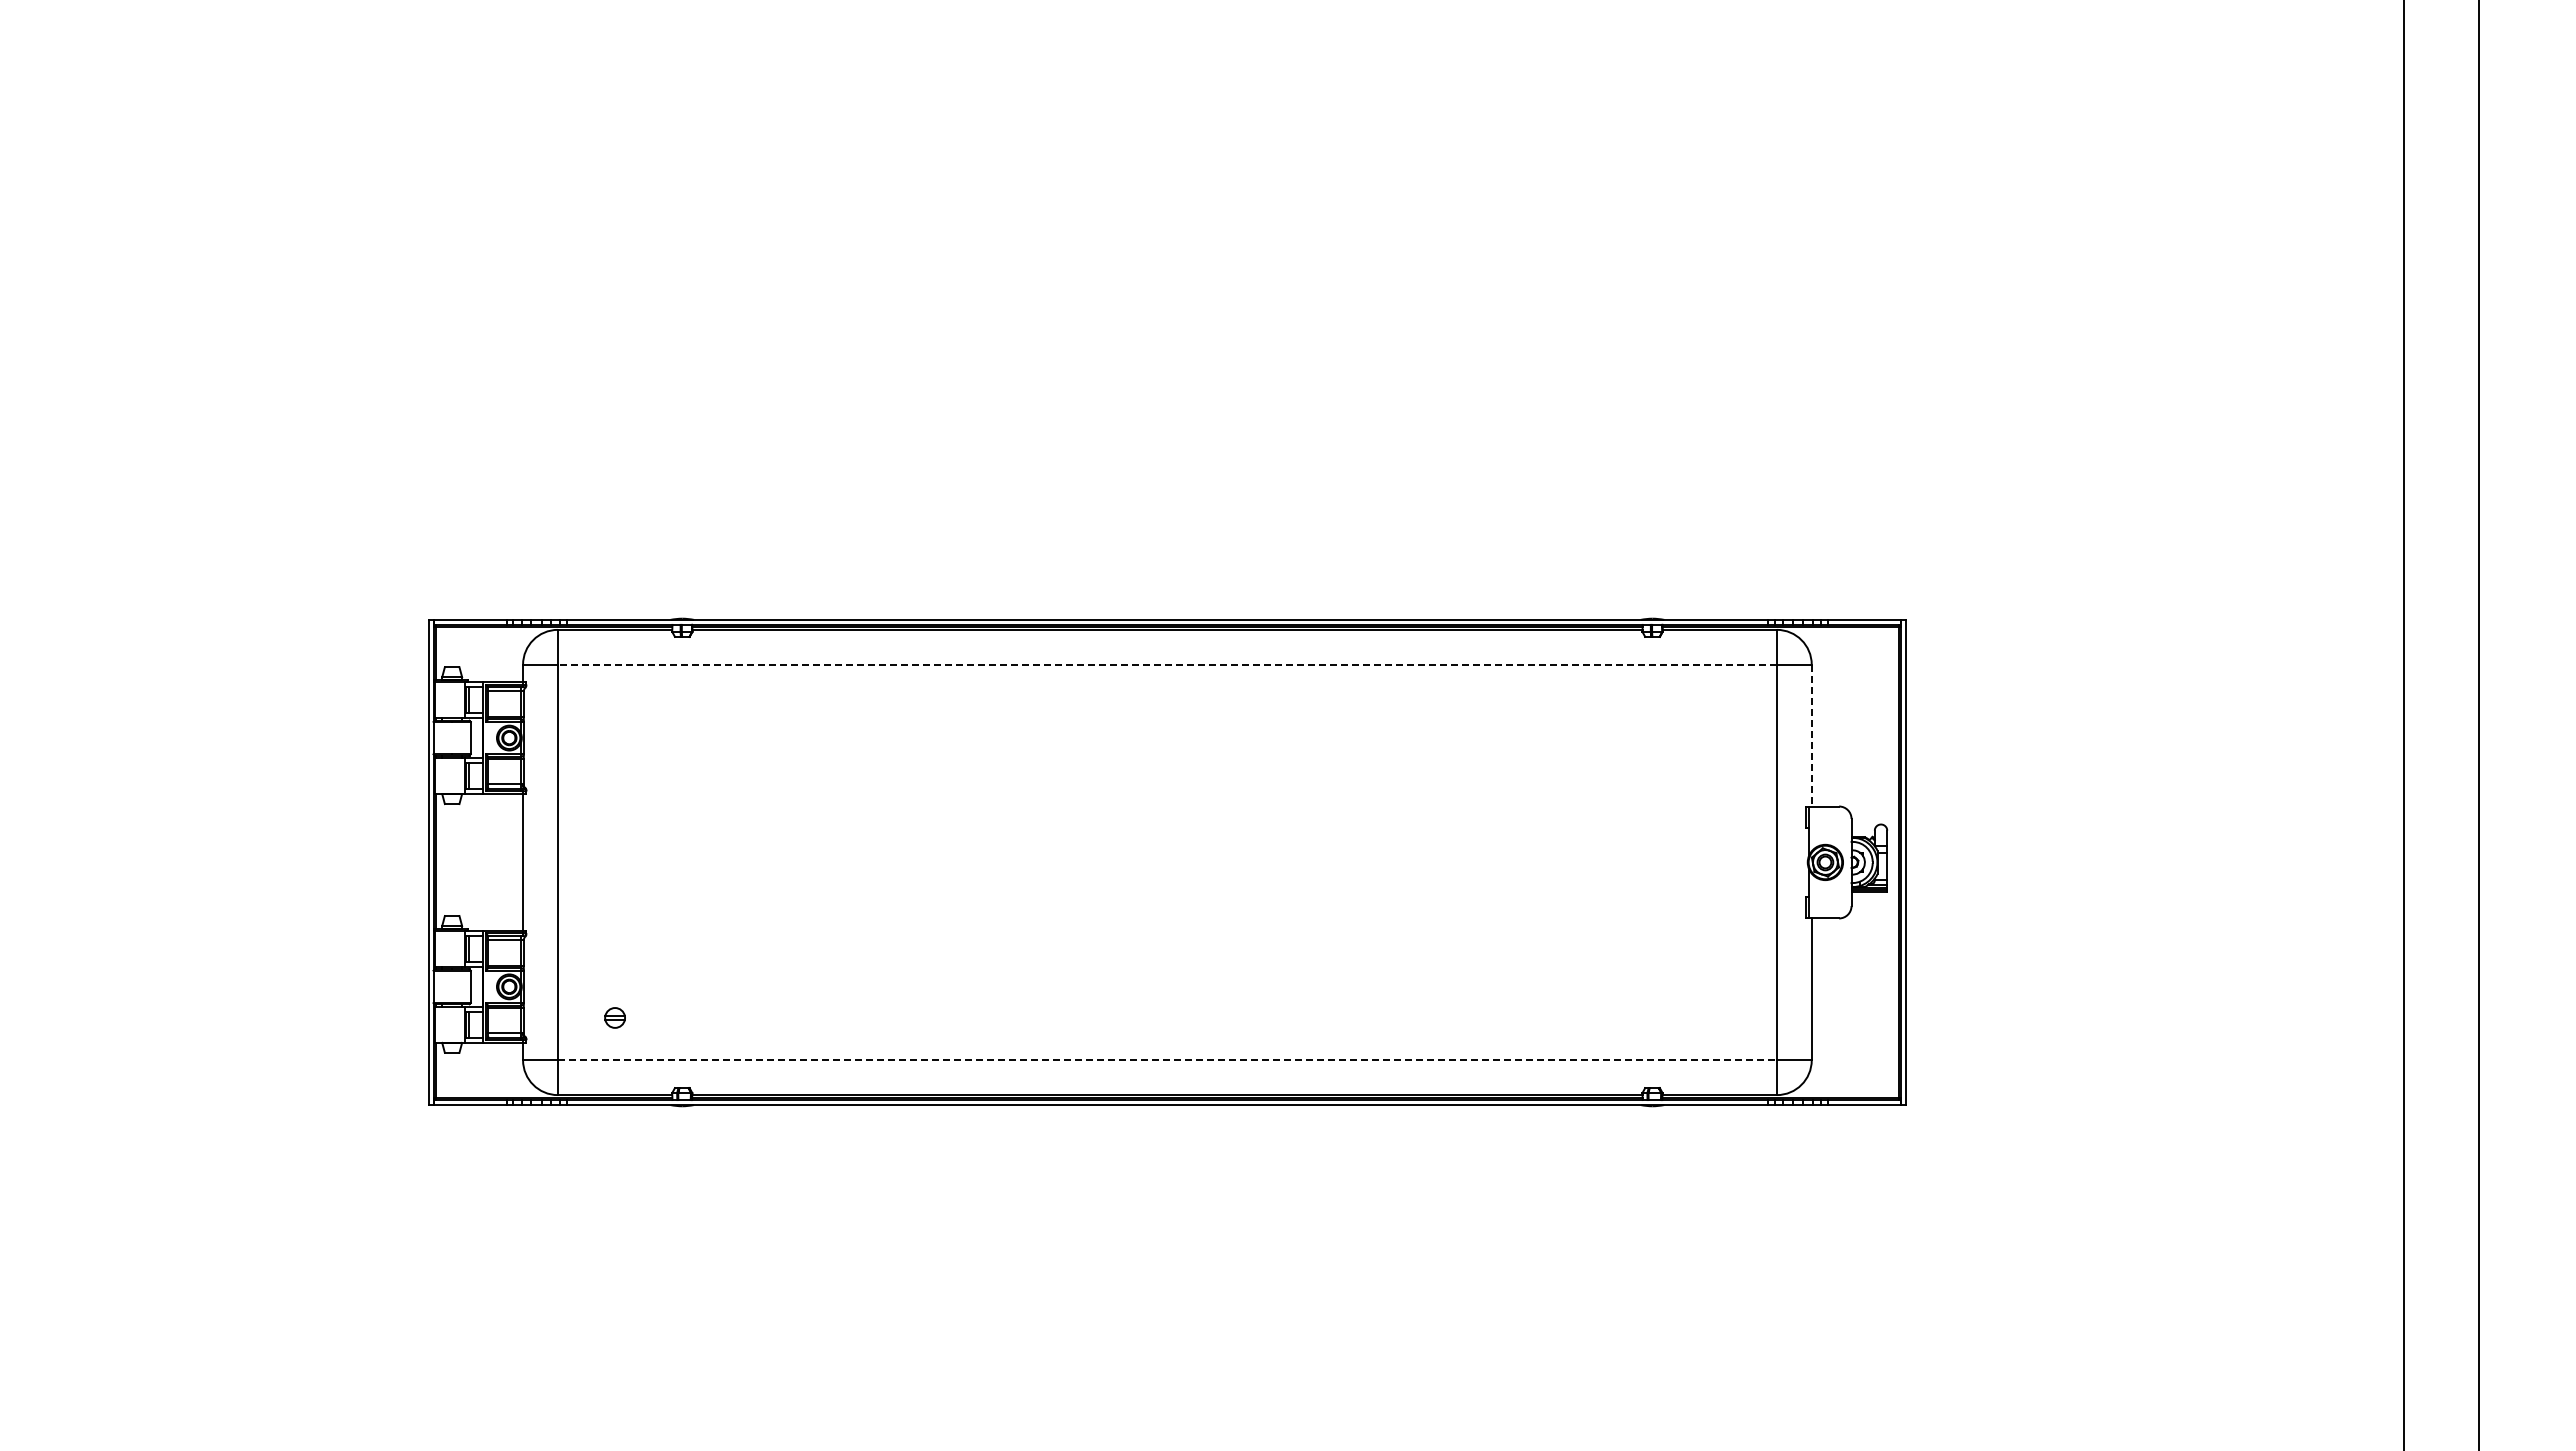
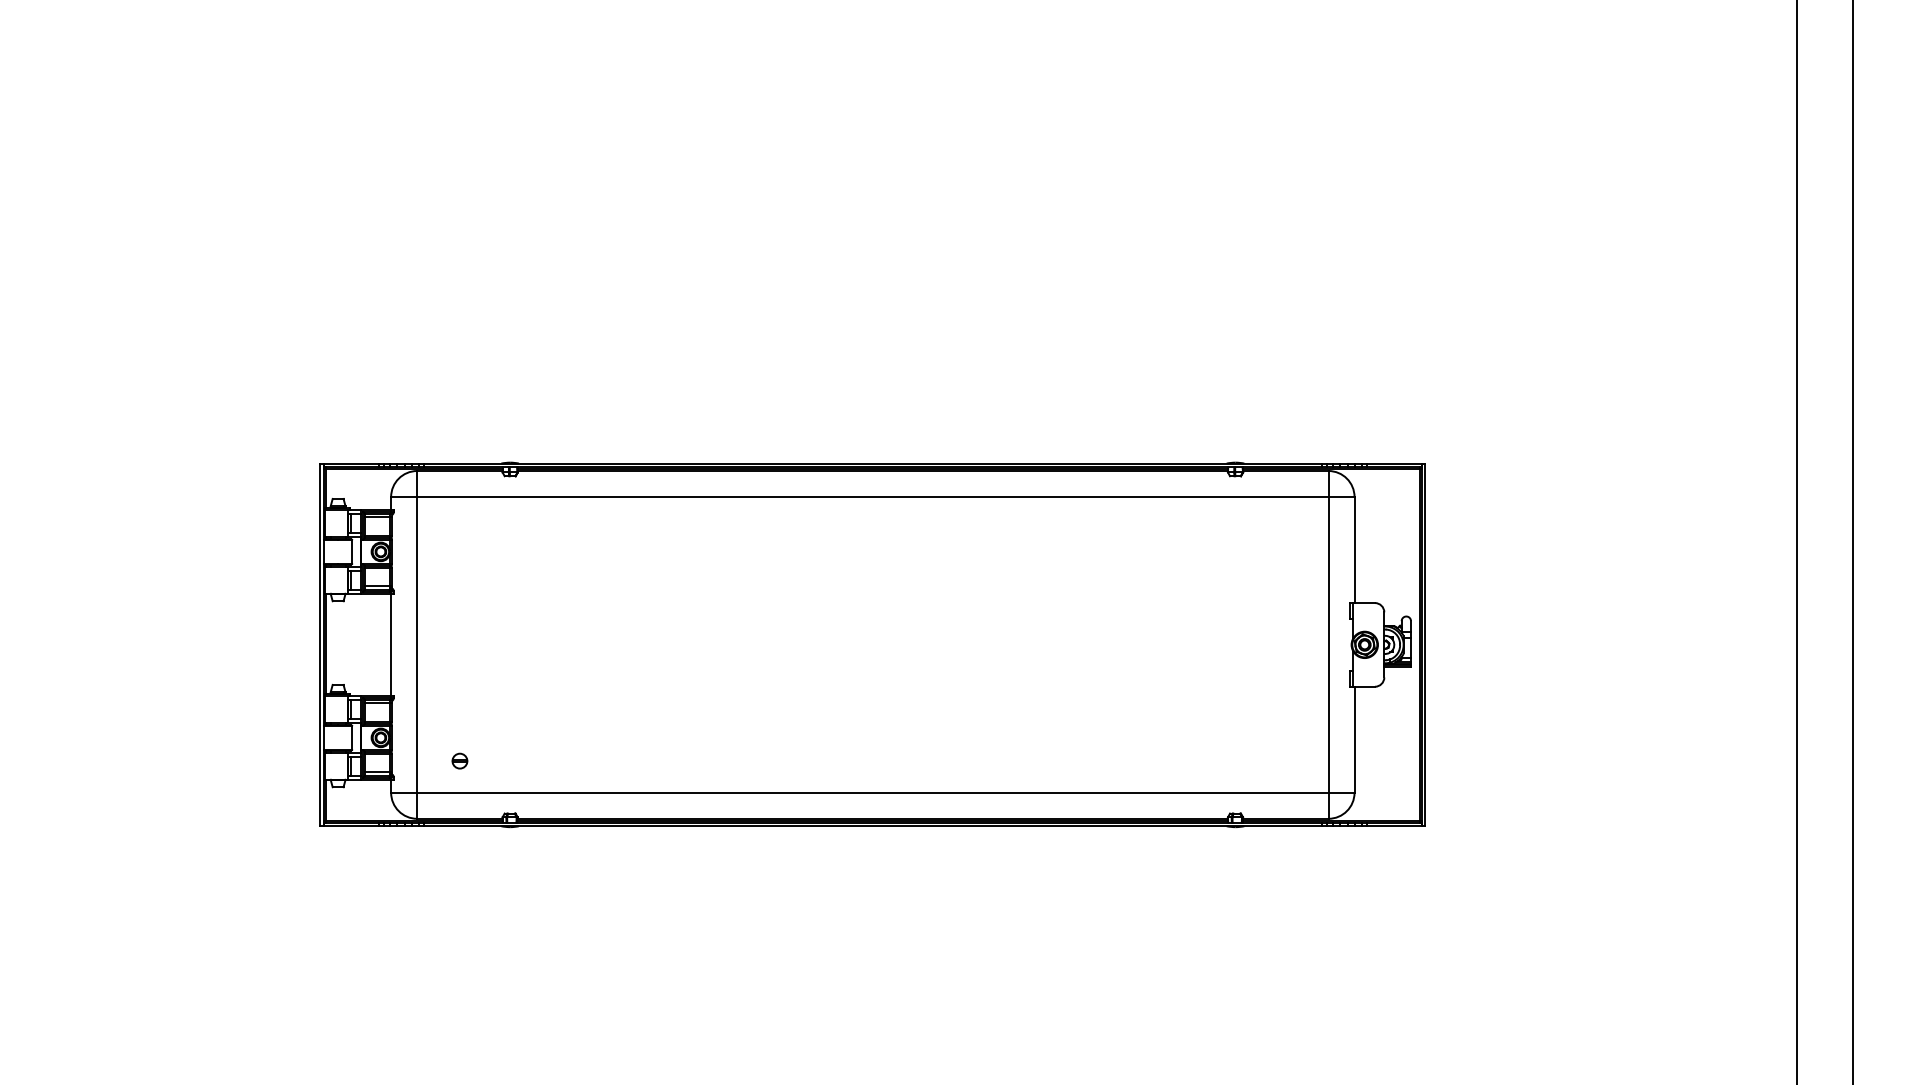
line: (1167, 664) -> (872, 496), dashed -> solid
line: (1811, 735) -> (1354, 549), dashed -> solid
line: (1167, 1060) -> (872, 792), dashed -> solid

